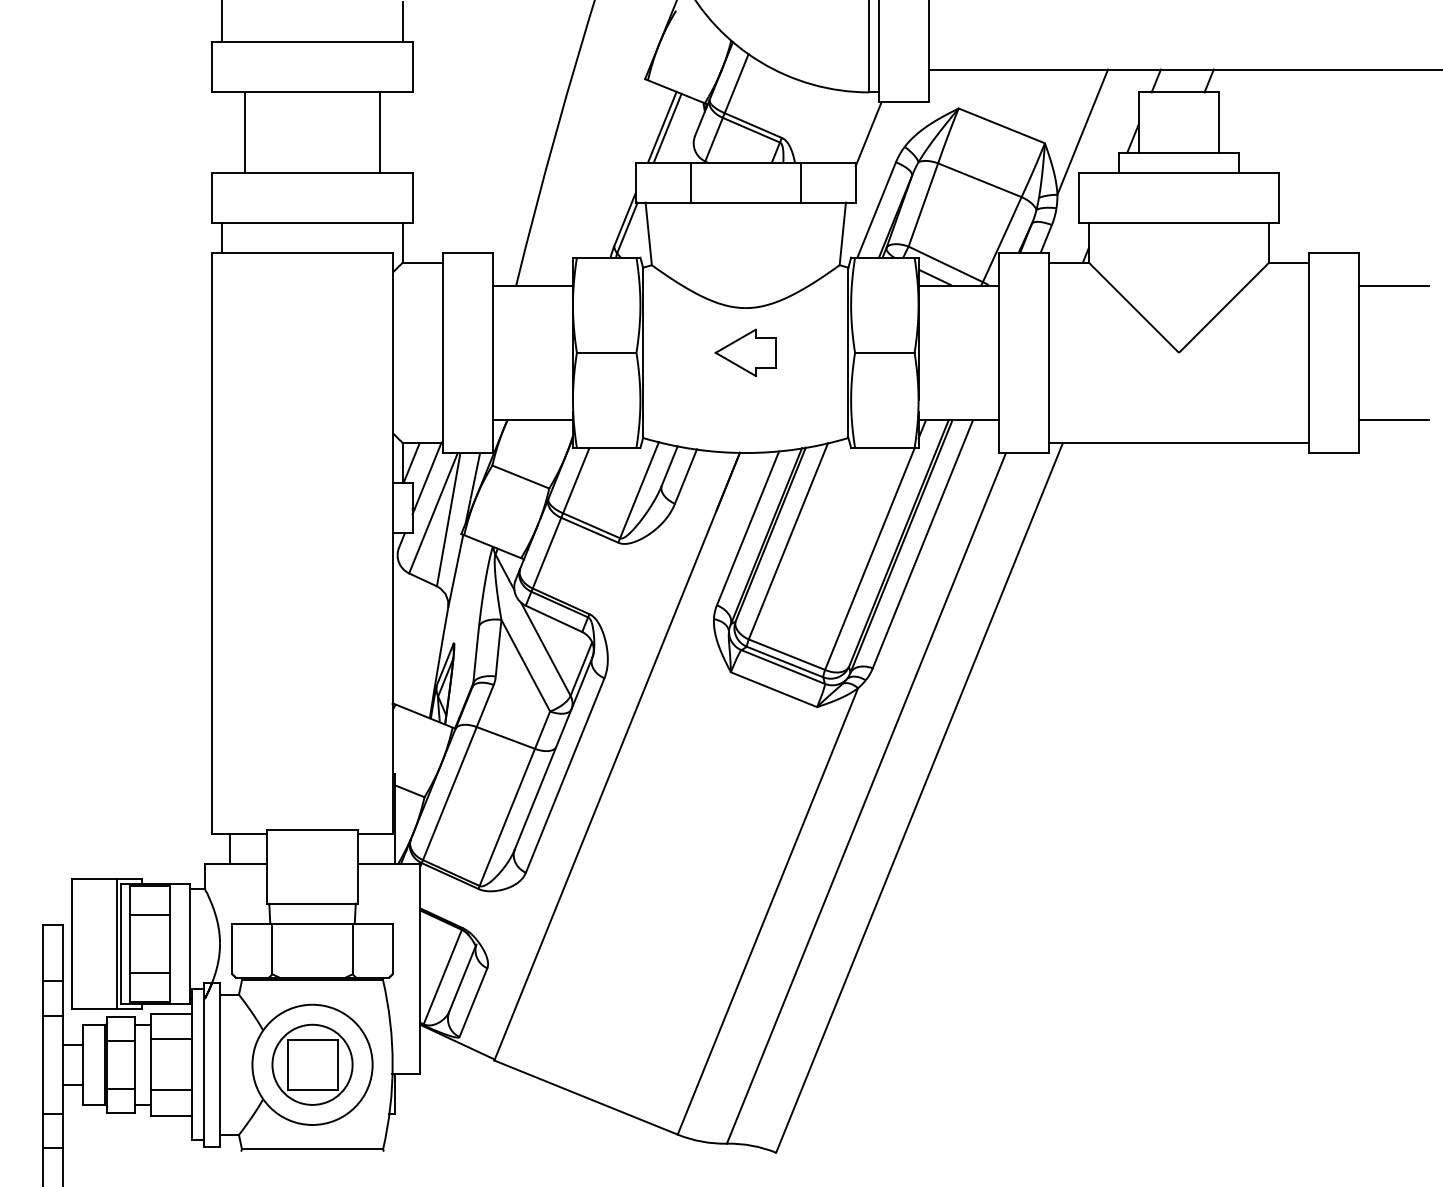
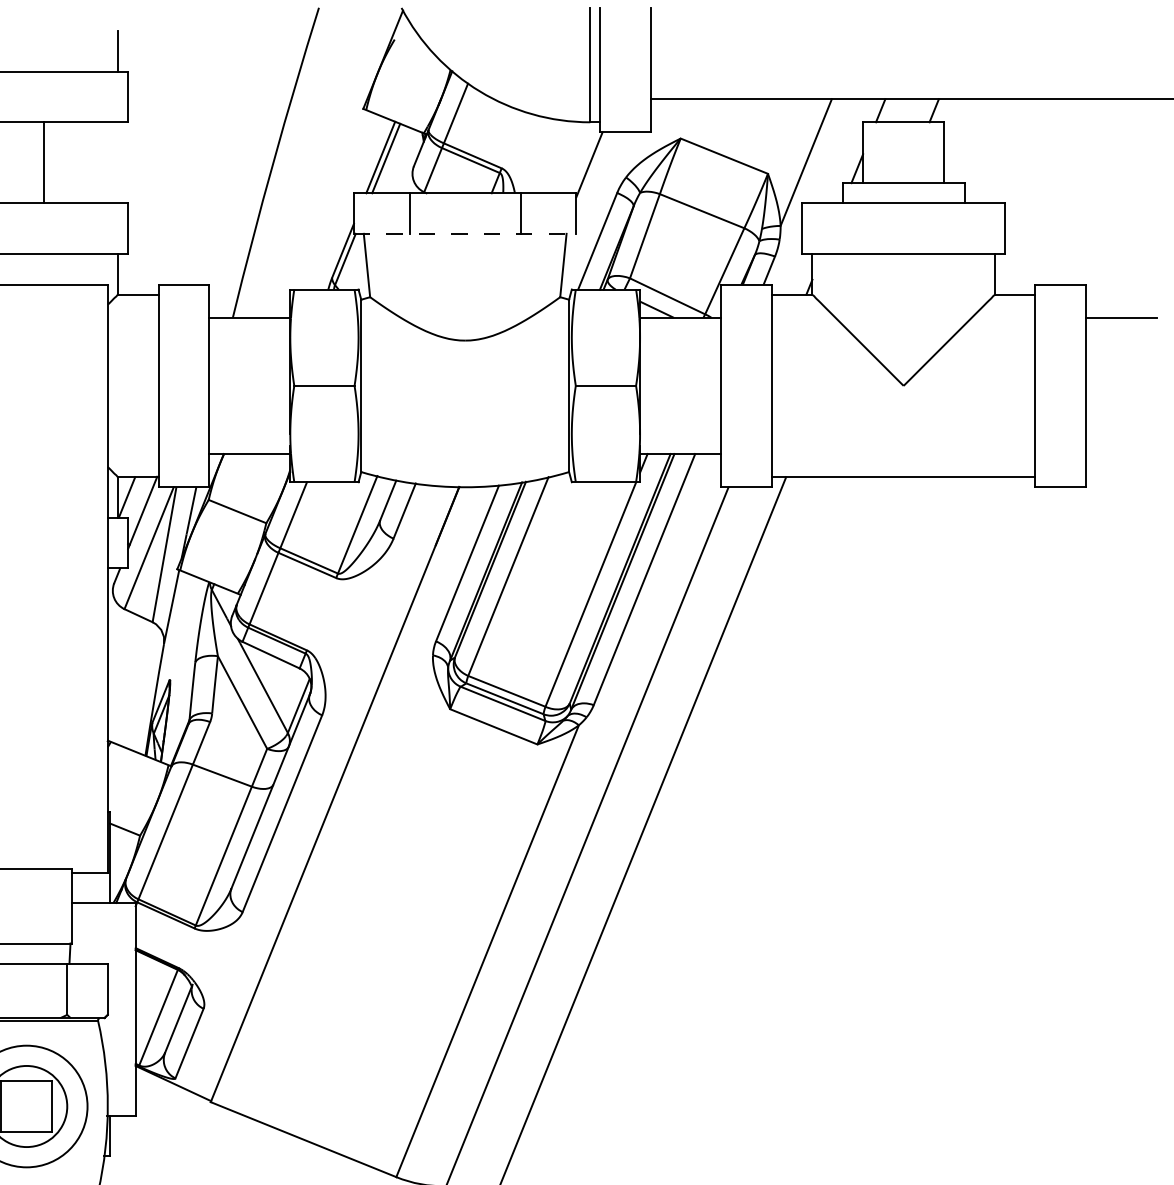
line: (379, 132) -> (43, 162), moved
line: (745, 202) -> (464, 233), solid -> dashed
part: (745, 352) -> (464, 385), removed
line: (1394, 420) -> (1121, 454), removed

